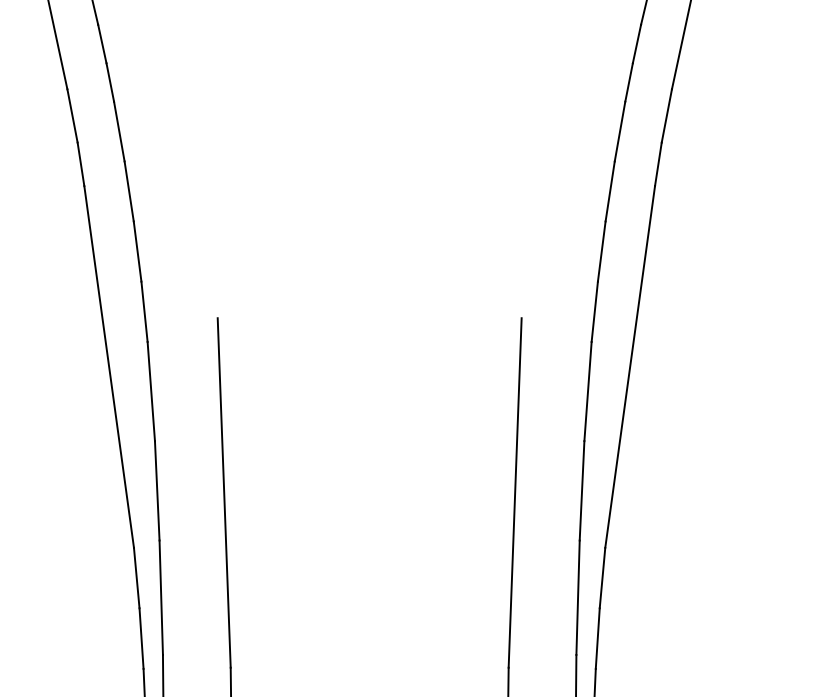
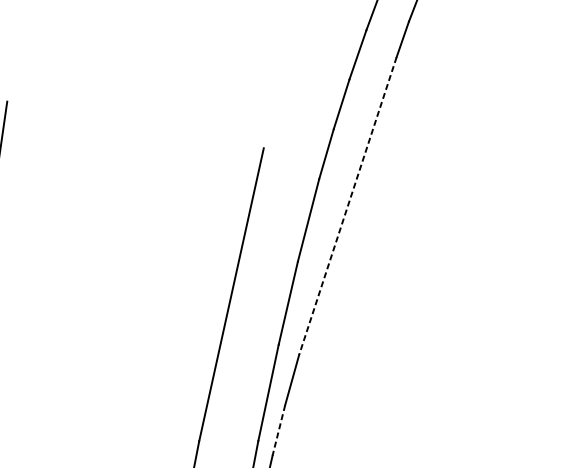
line: (630, 366) -> (348, 205), solid -> dashed
line: (597, 639) -> (278, 431), solid -> dashed

